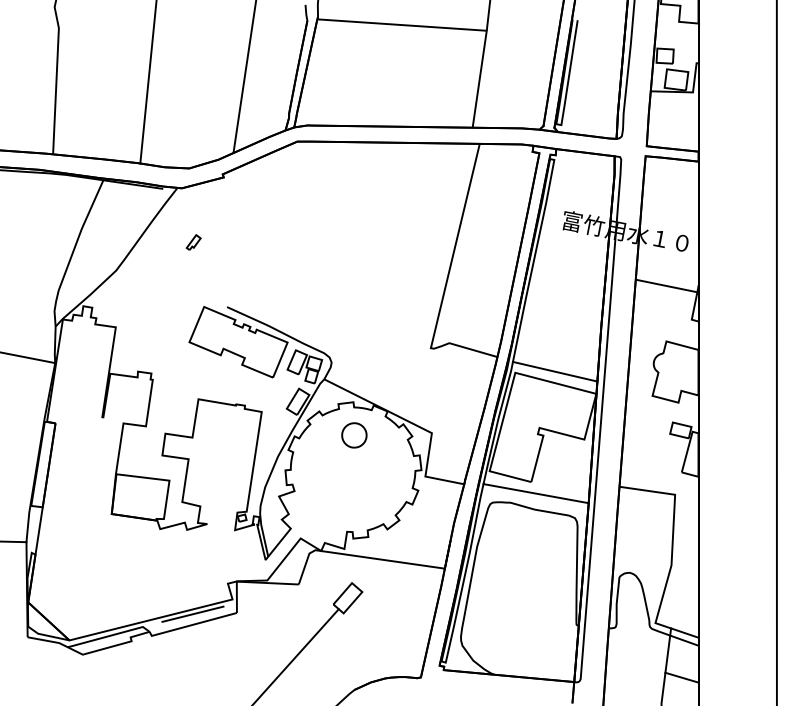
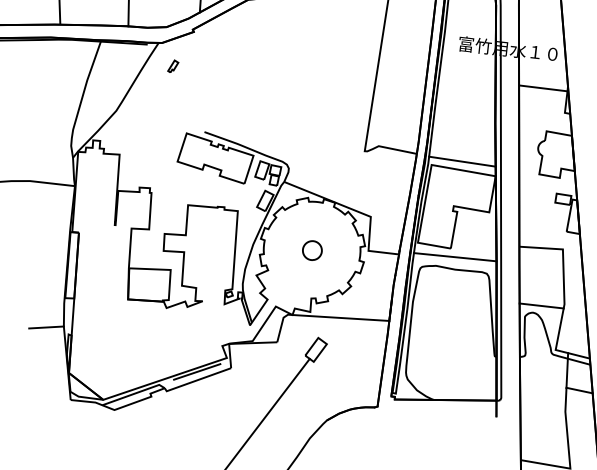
part: (193, 242) -> (173, 66), moved
part: (354, 435) -> (312, 250), moved
line: (641, 564) -> (541, 305), added

